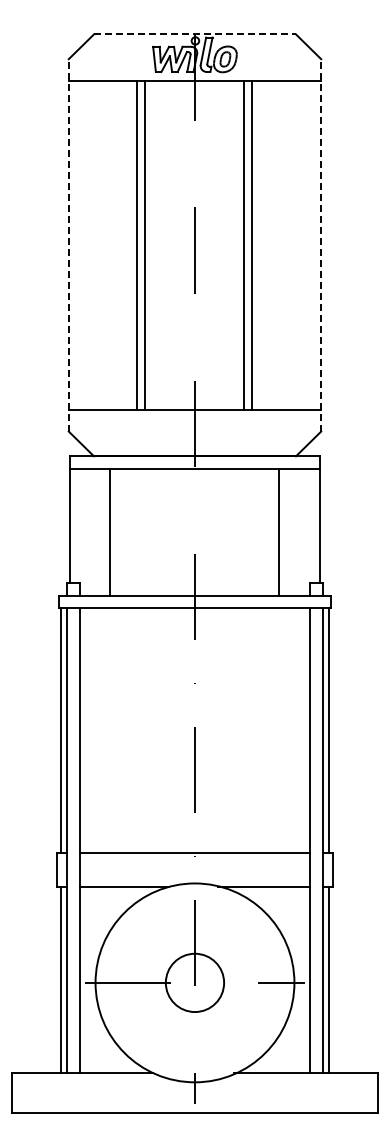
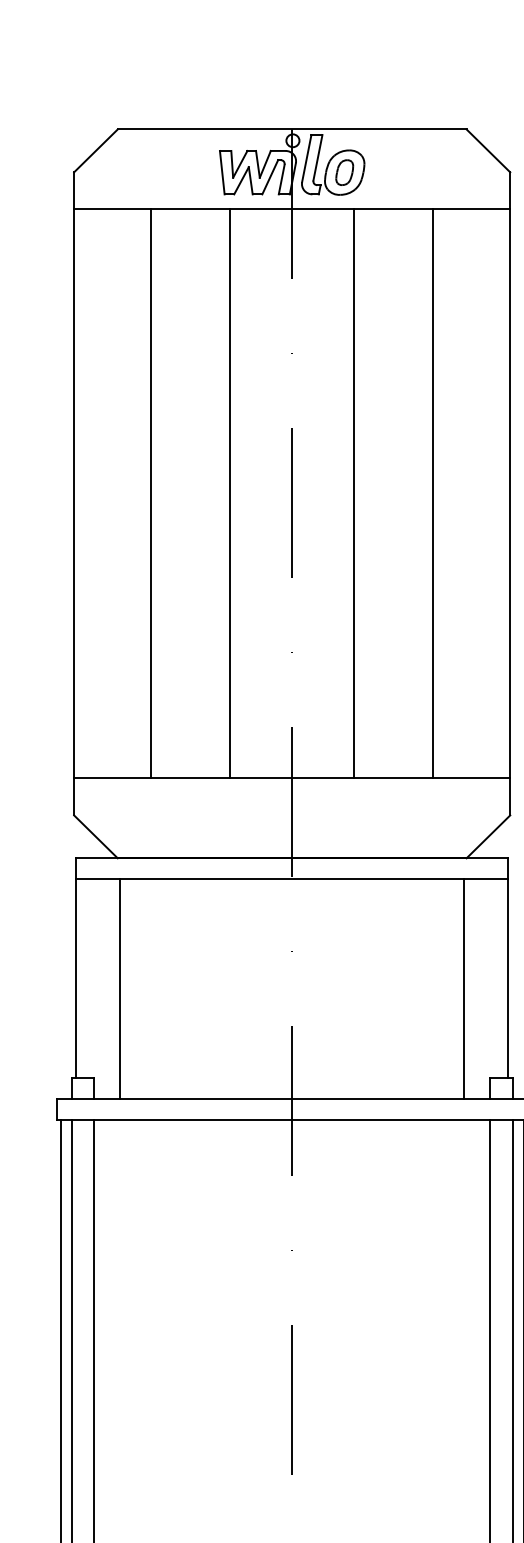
line: (195, 34) -> (293, 129), dashed -> solid
line: (68, 244) -> (73, 492), dashed -> solid
line: (321, 244) -> (510, 492), dashed -> solid
line: (137, 245) -> (230, 494), moved
line: (145, 245) -> (151, 494), moved
line: (243, 245) -> (353, 494), moved
line: (251, 245) -> (432, 494), moved
line: (109, 531) -> (120, 988), moved
line: (279, 531) -> (464, 988), moved

